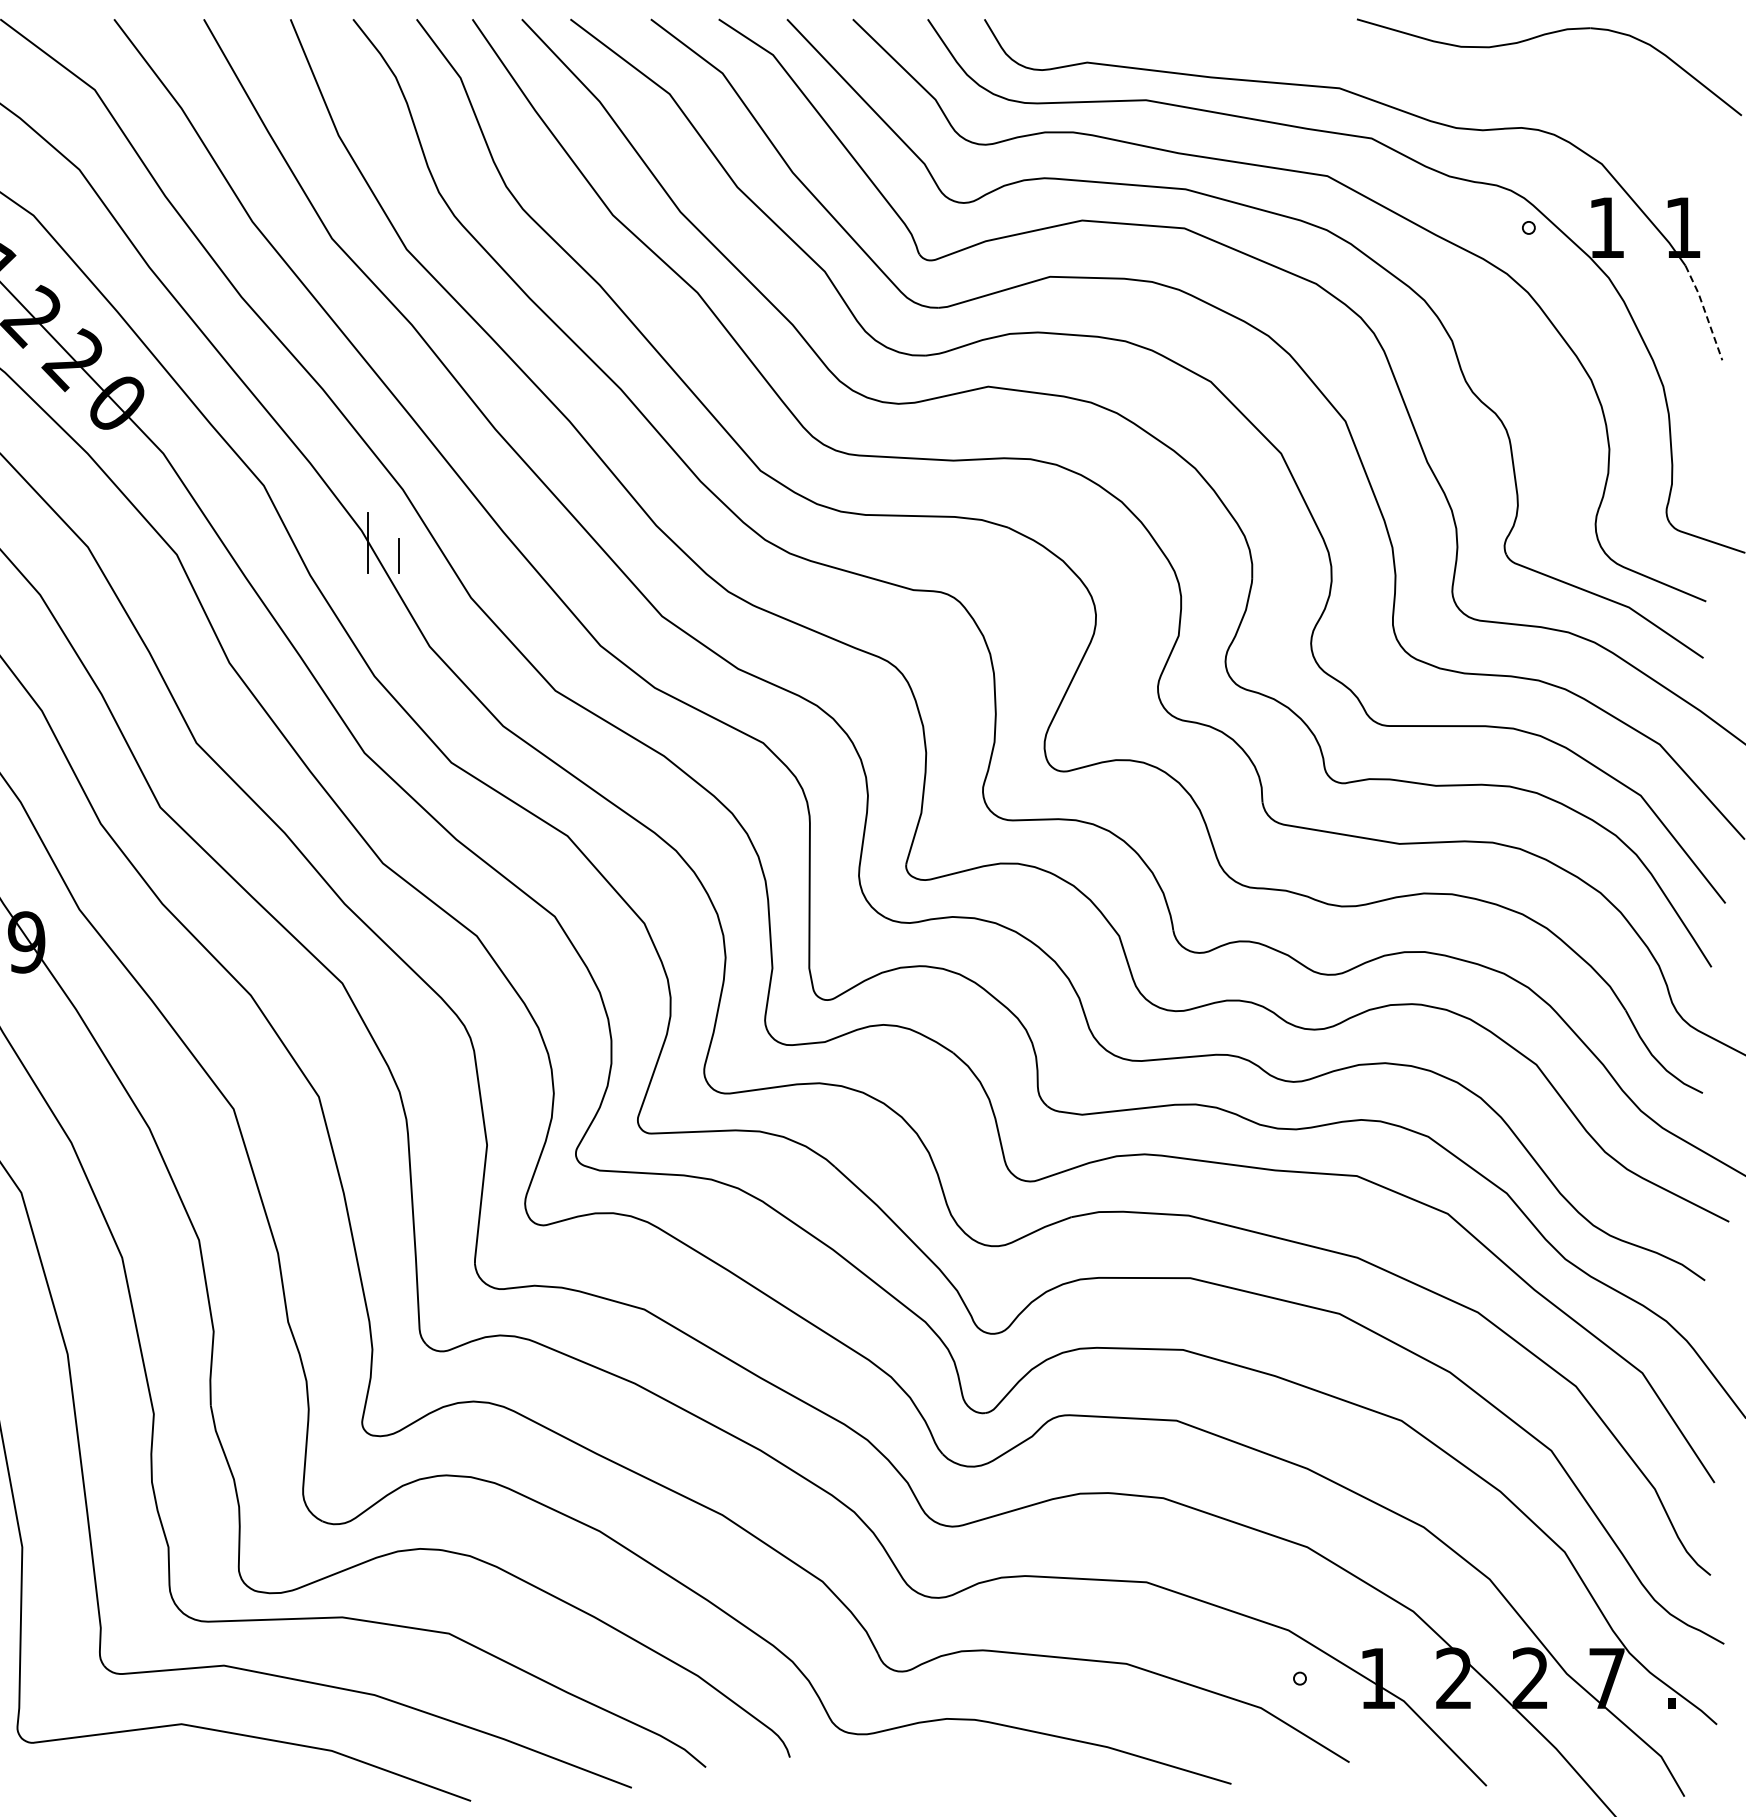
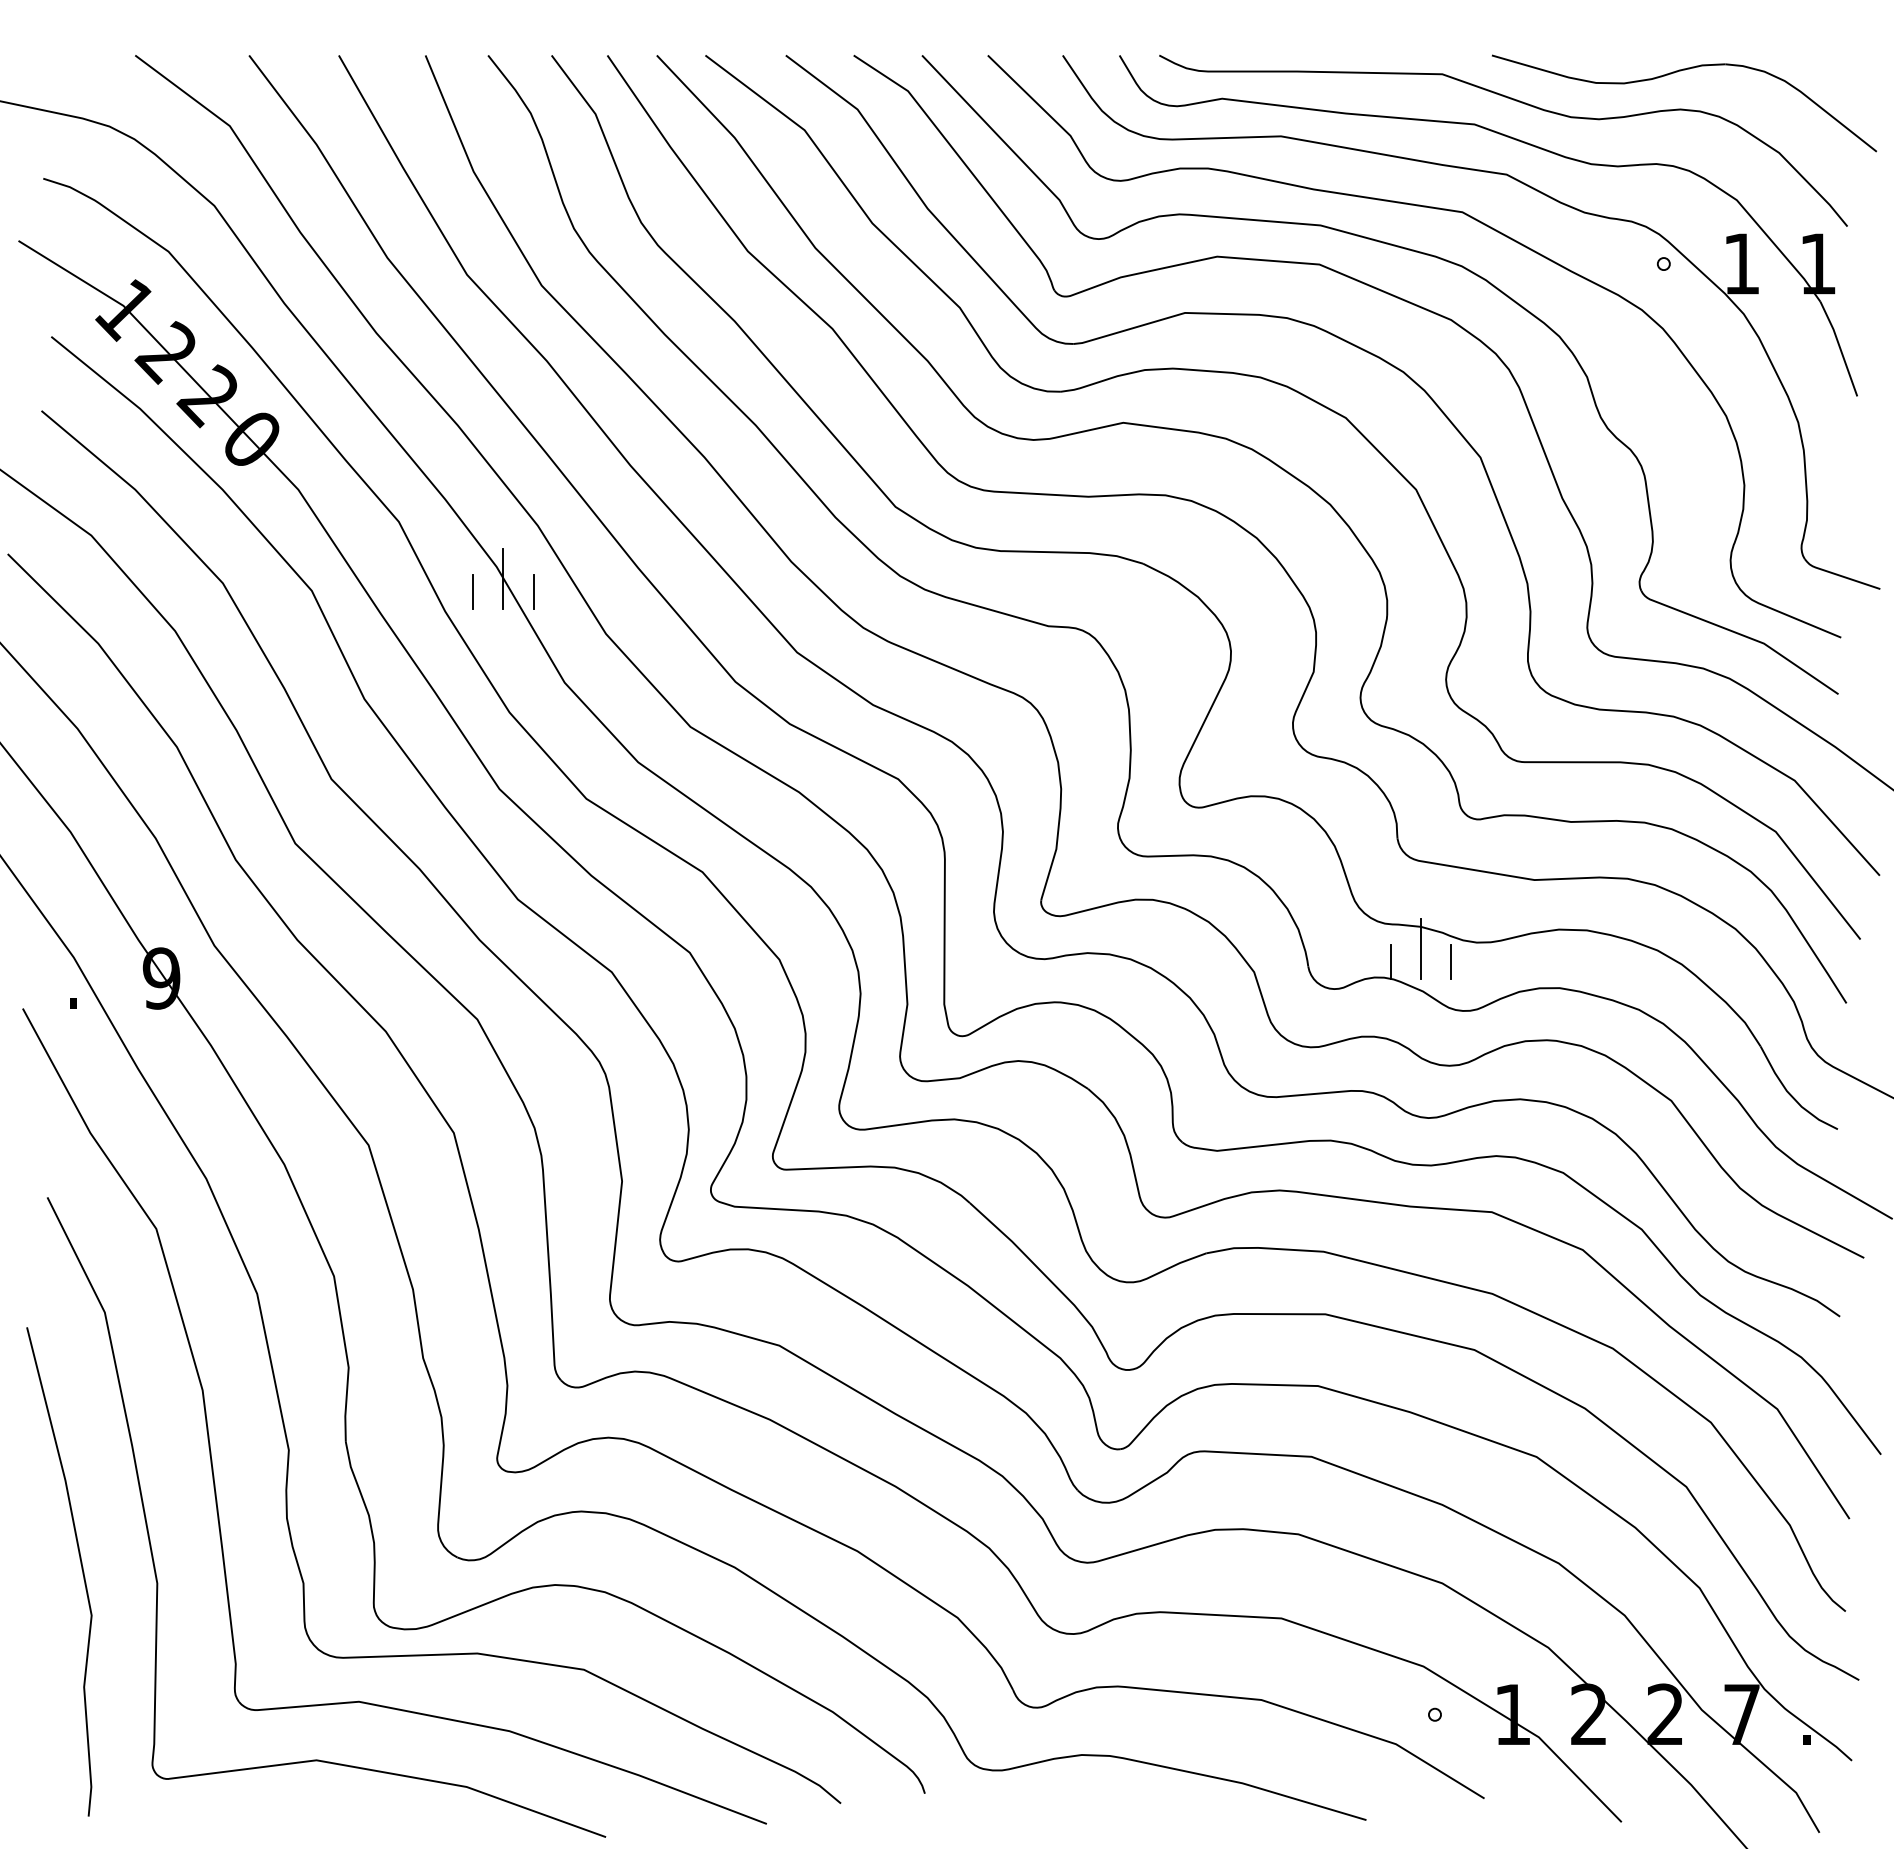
curve: (1383, 66) -> (1518, 102), added
line: (1705, 312) -> (1840, 348), dashed -> solid
line: (337, 555) -> (472, 591), added
line: (1285, 912) -> (1420, 948), added
line: (1255, 926) -> (1390, 962), added
line: (1316, 926) -> (1451, 962), added

